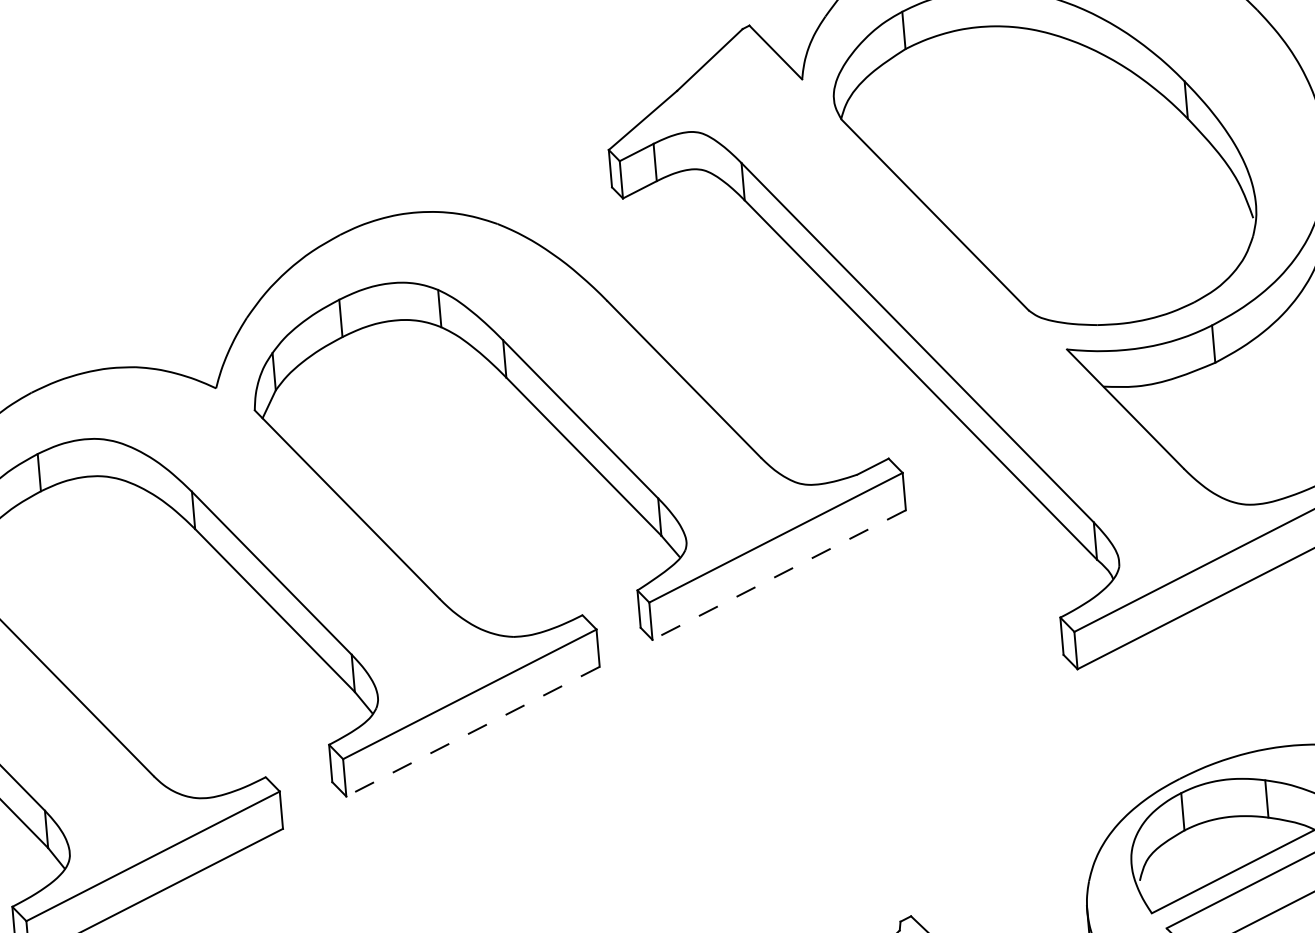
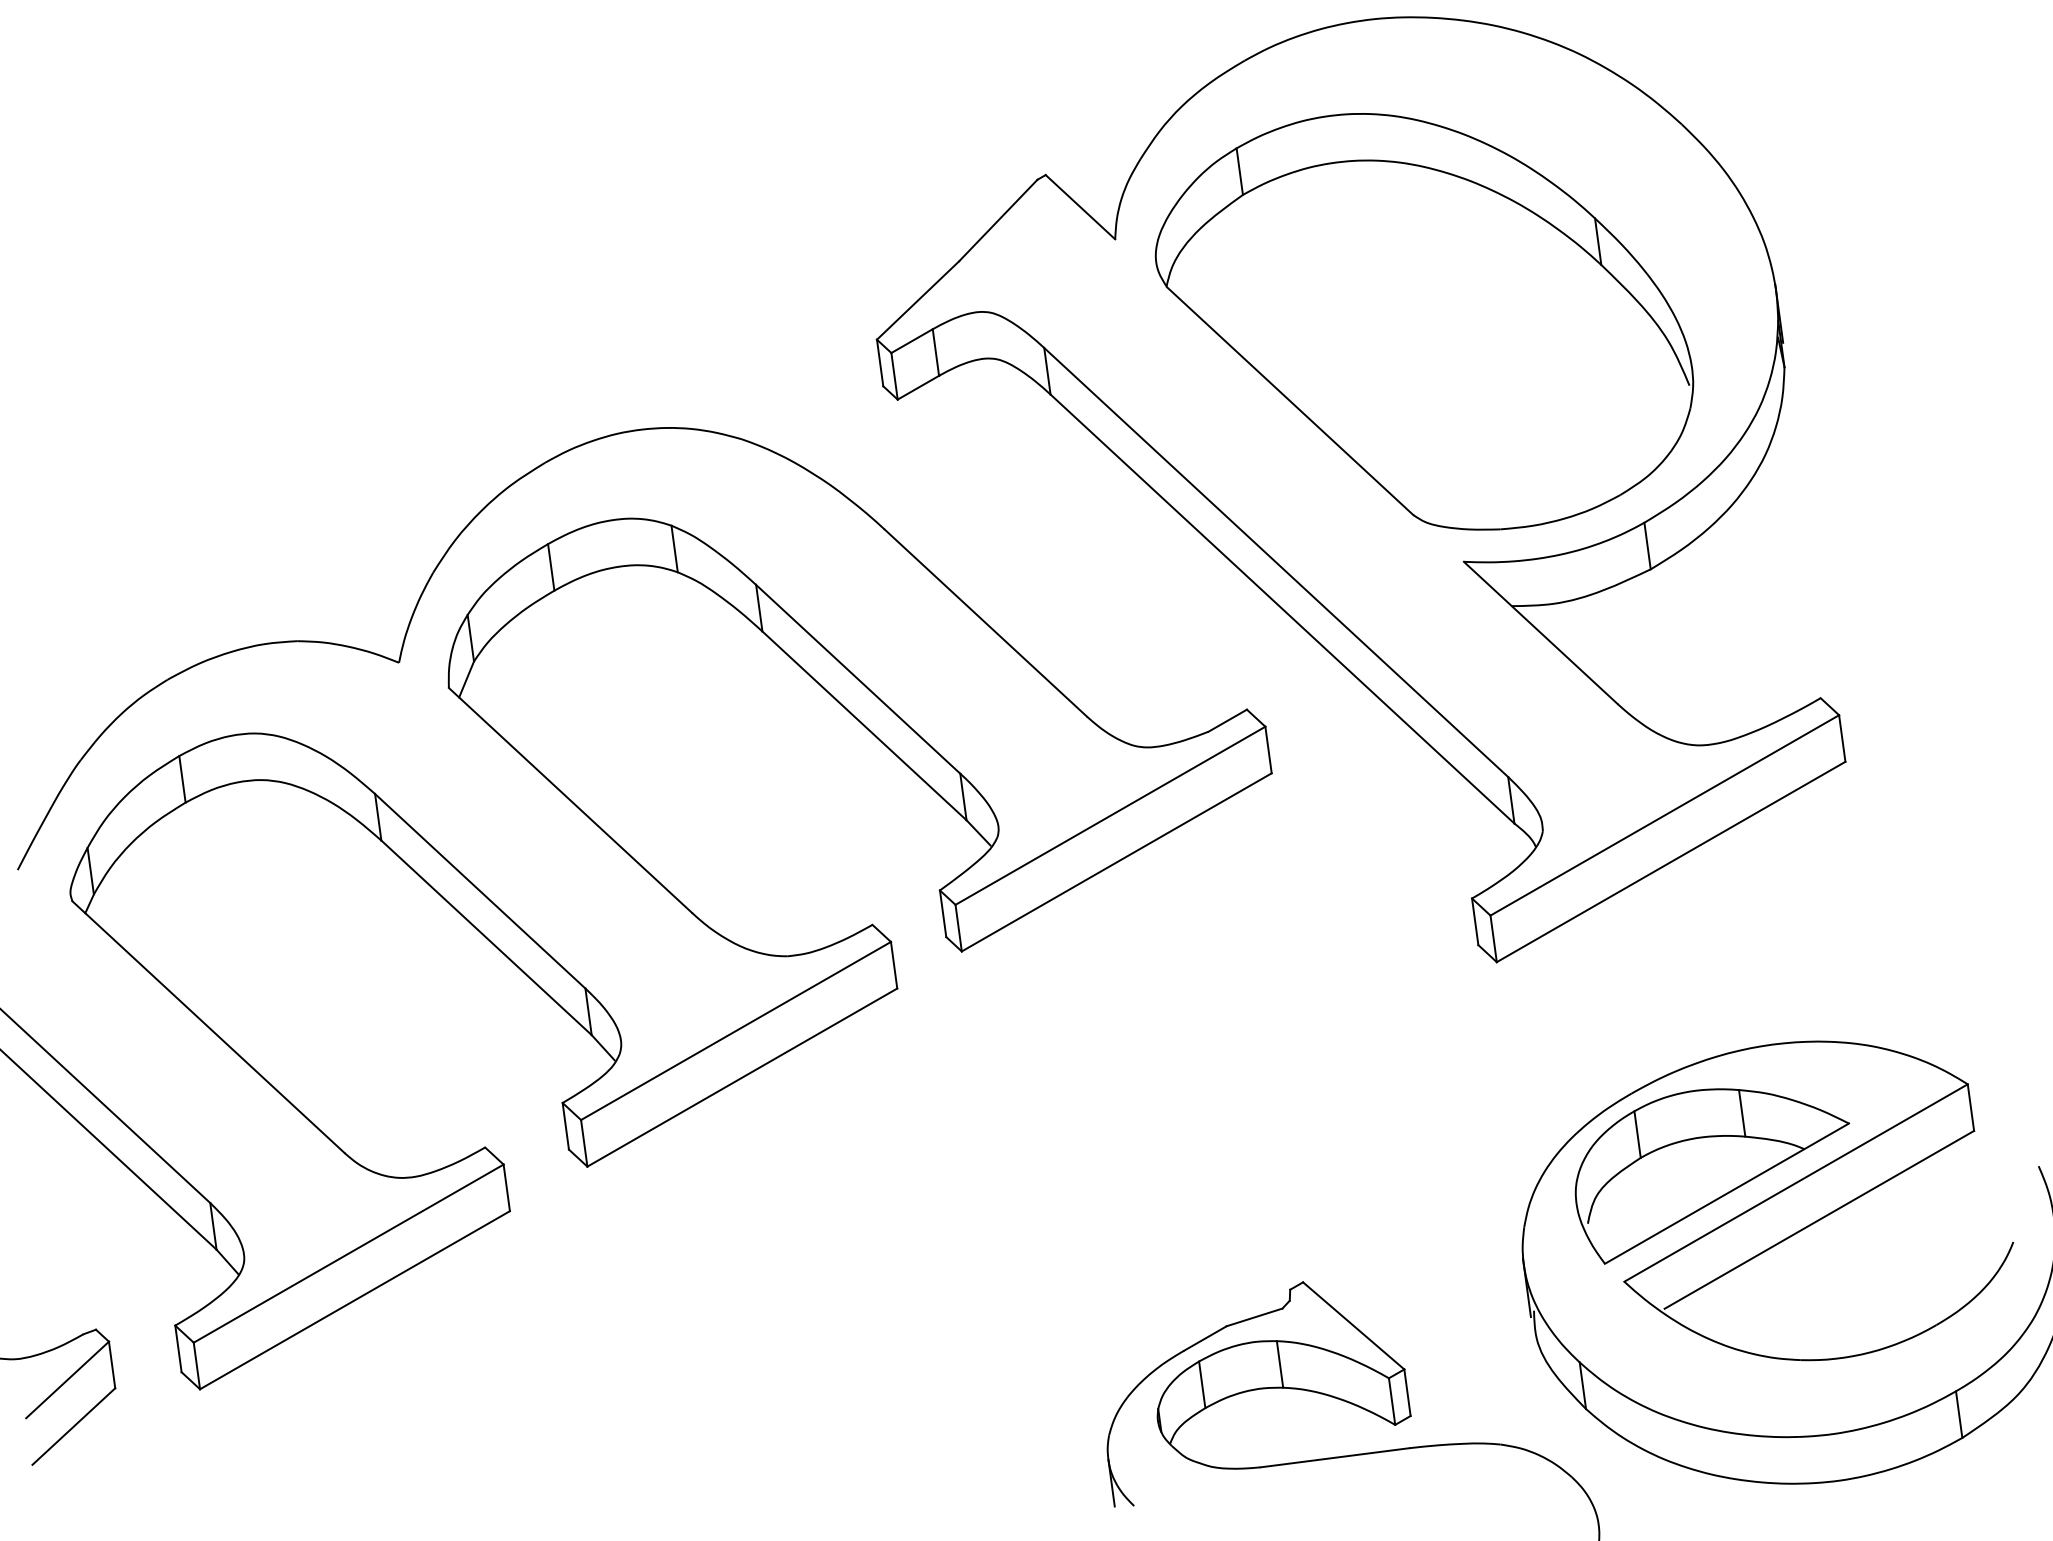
line: (778, 575) -> (1116, 862), dashed -> solid
line: (473, 731) -> (742, 1077), dashed -> solid

